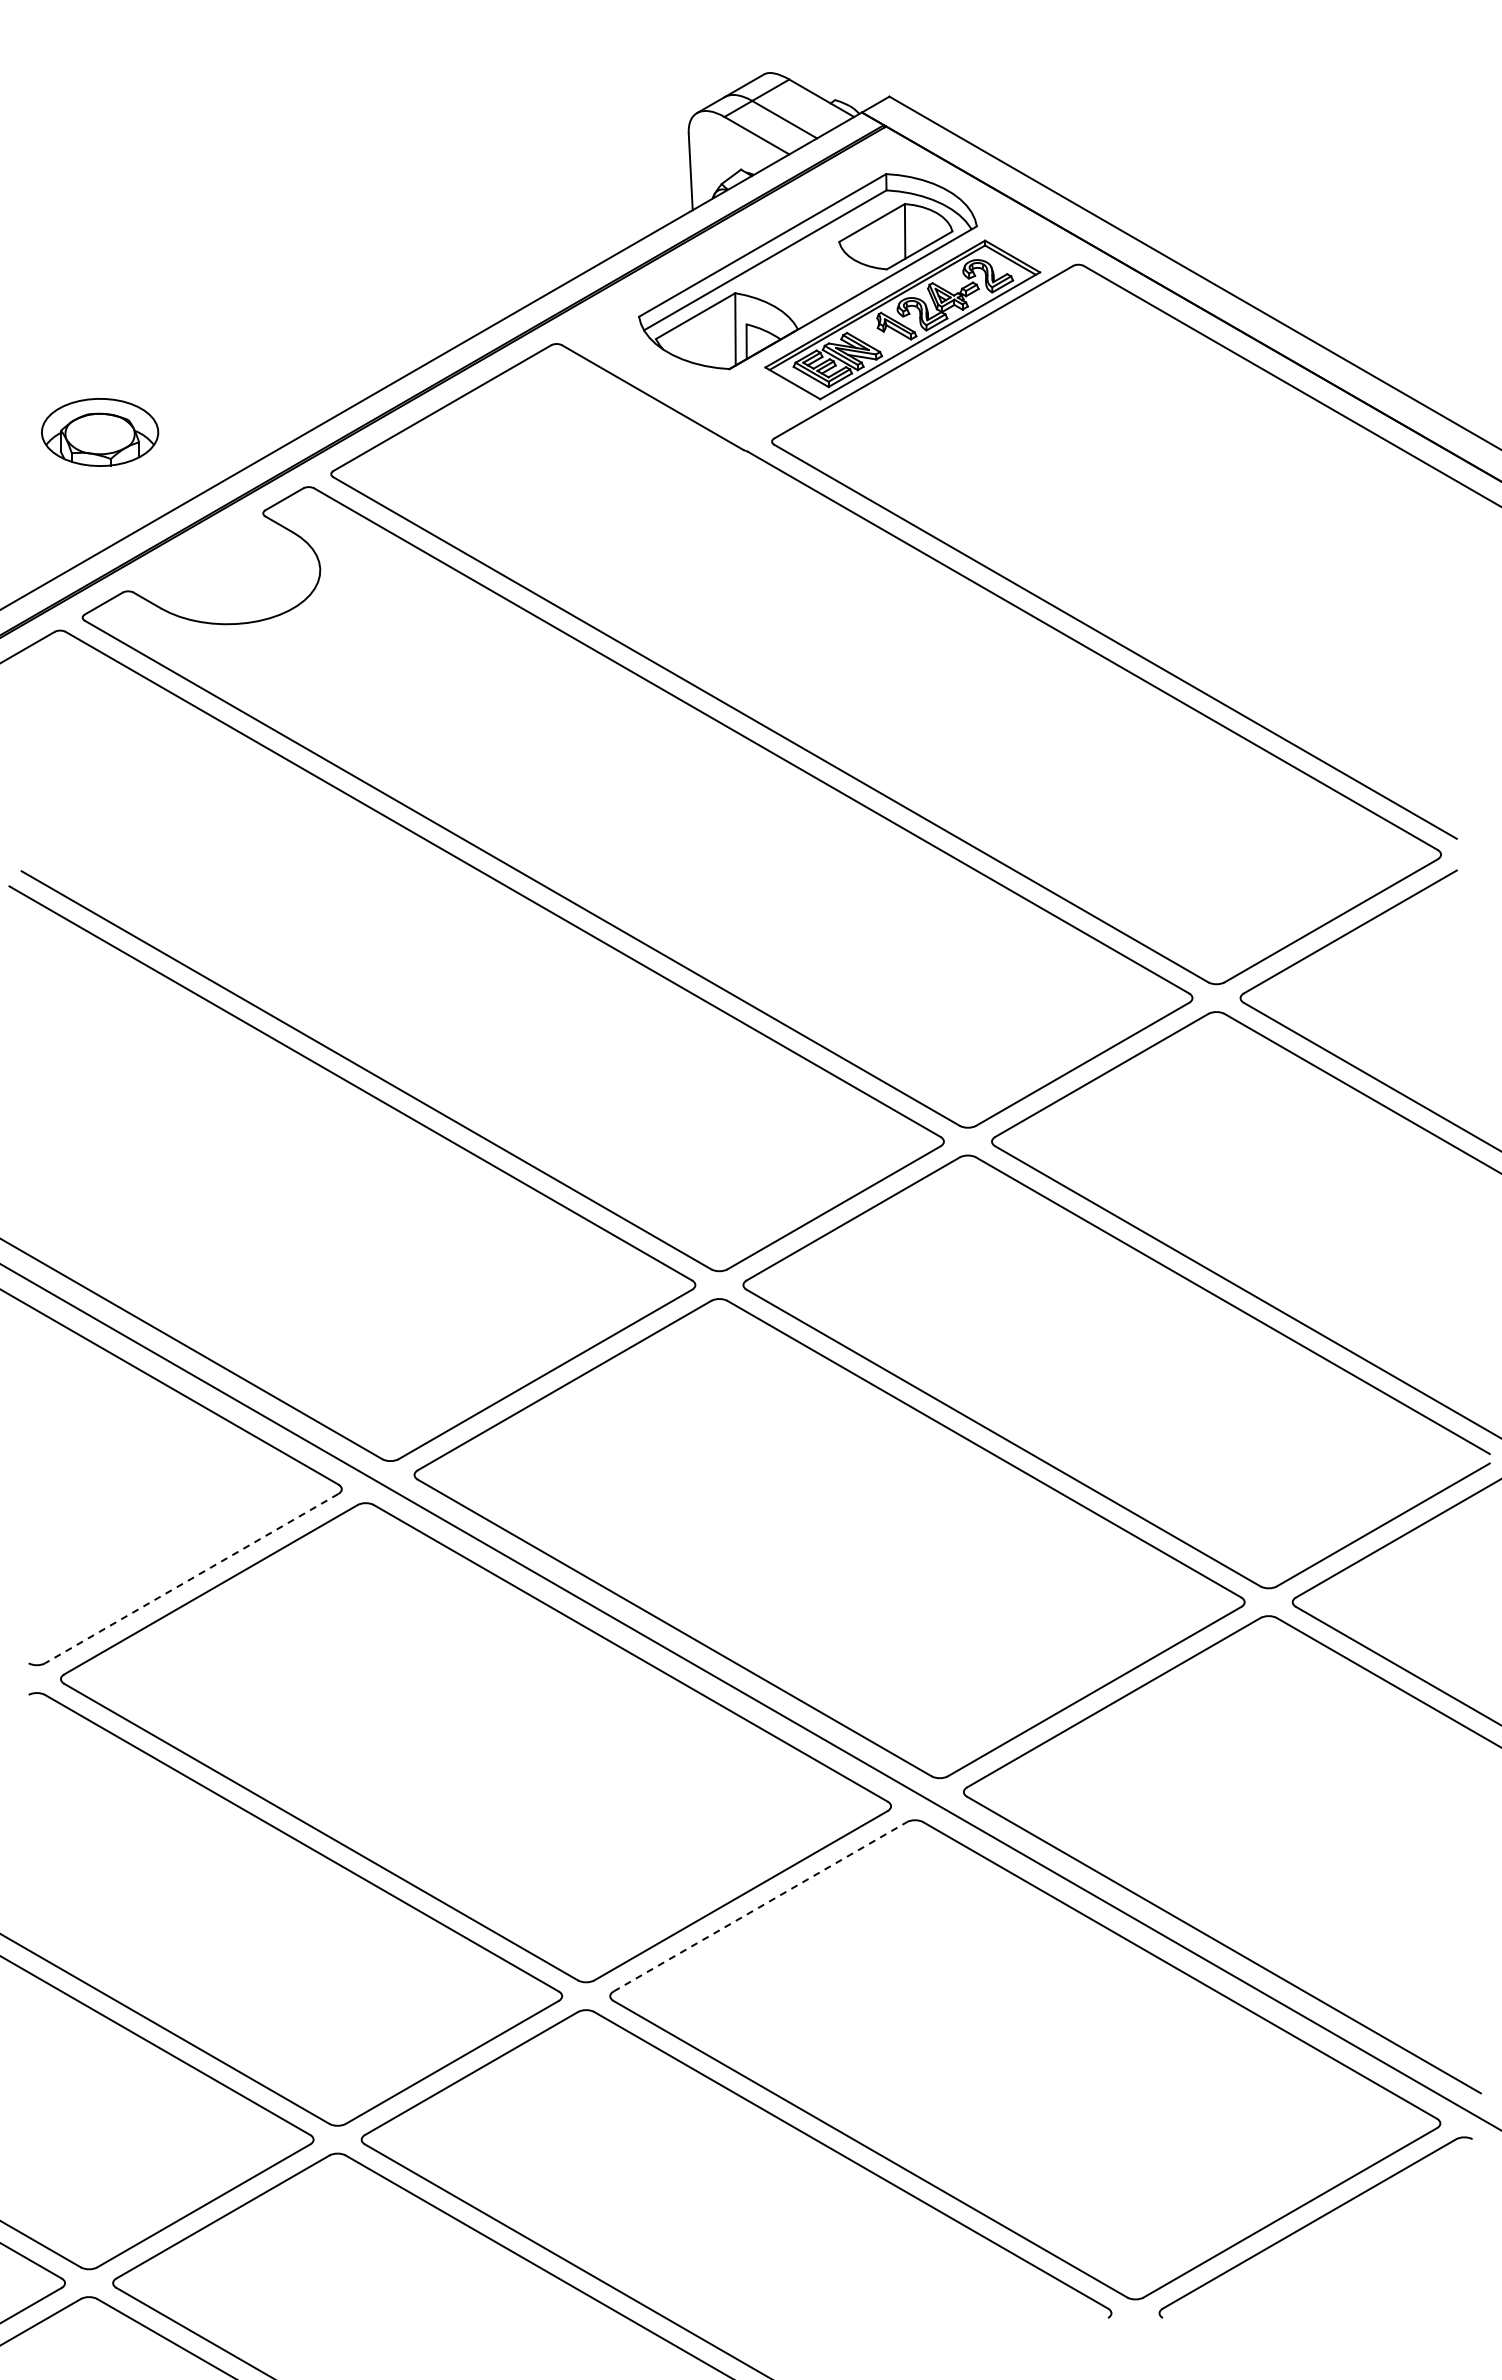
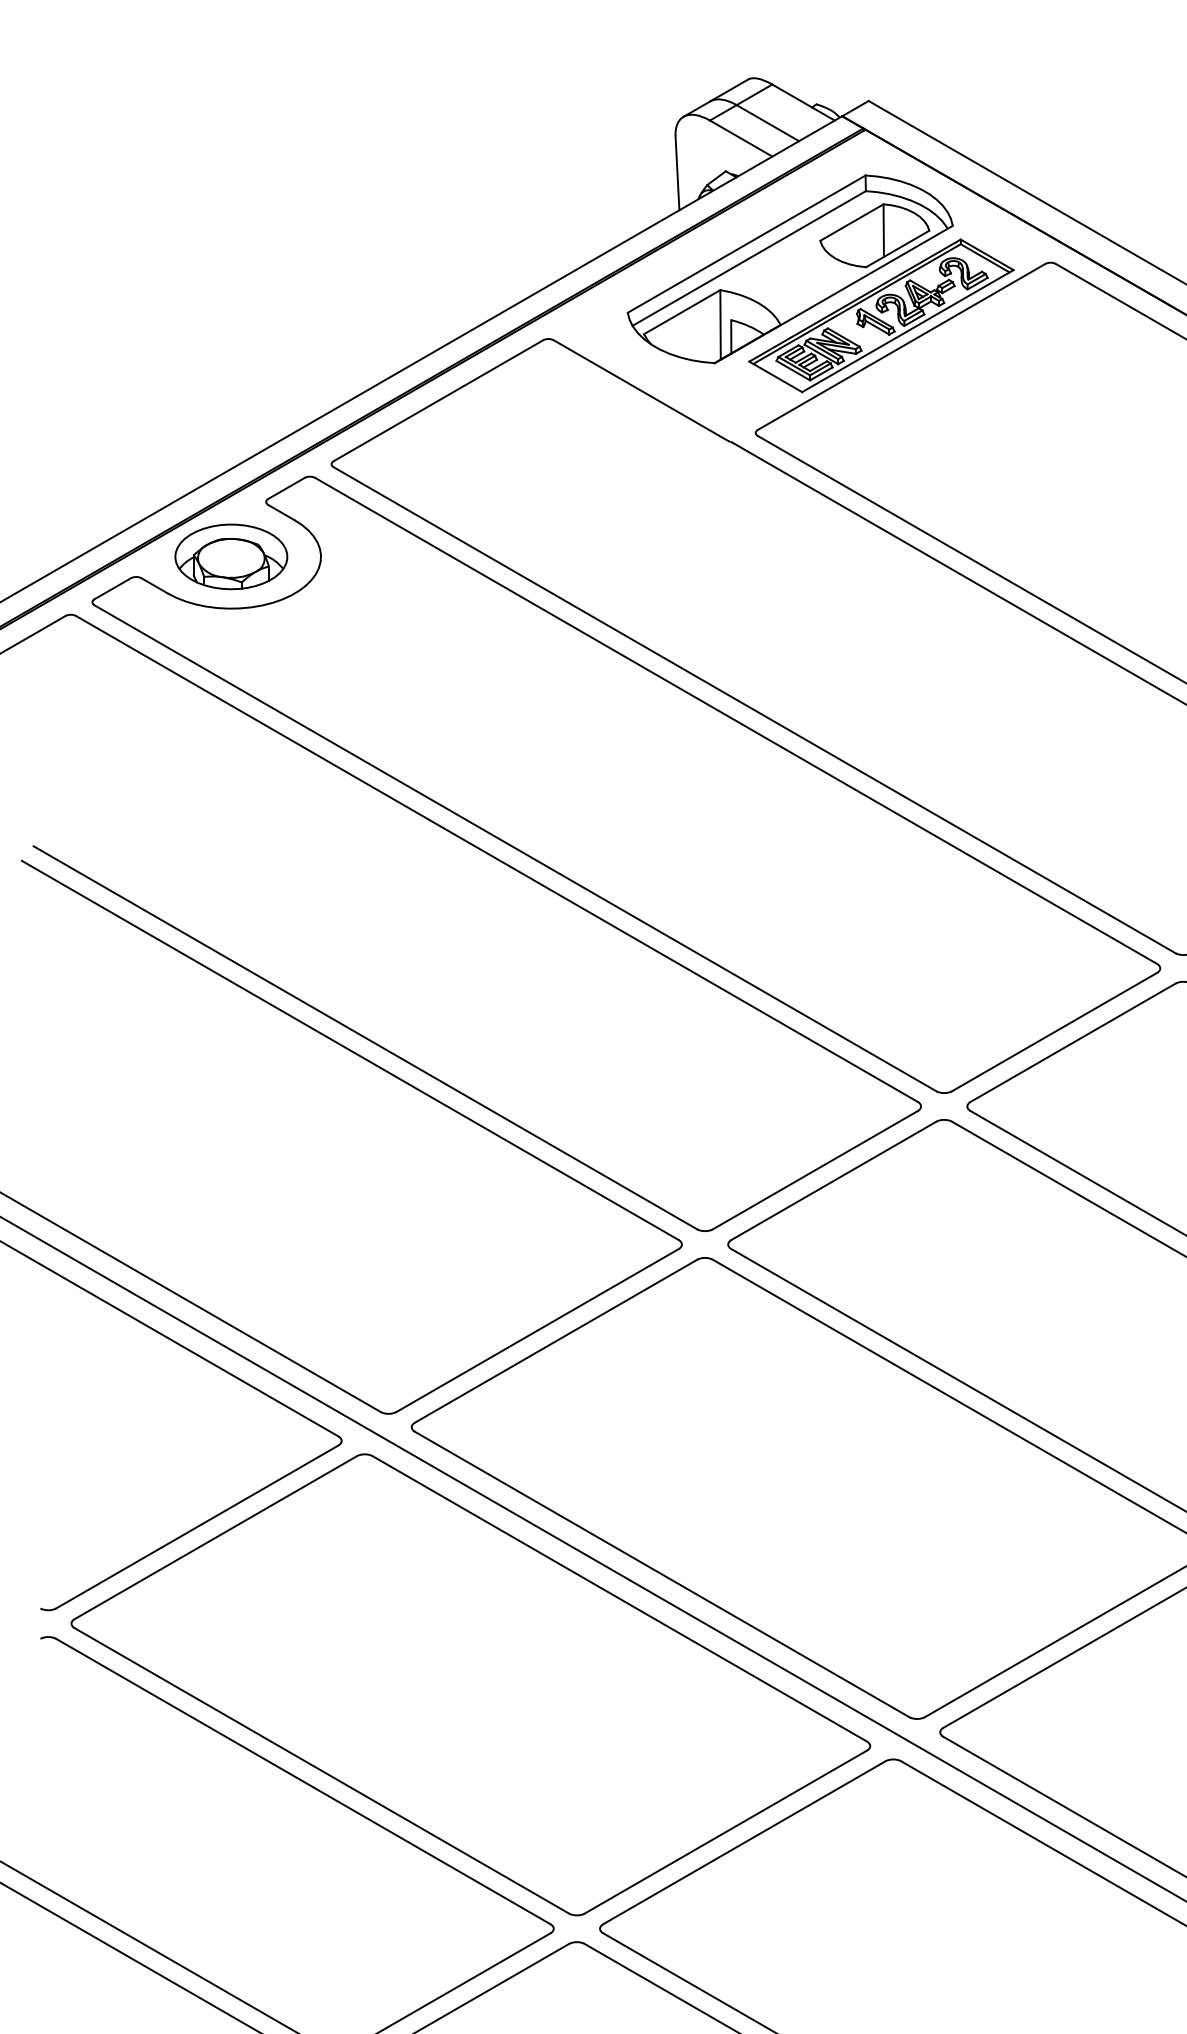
part: (100, 432) -> (231, 556), moved
line: (191, 1578) -> (197, 1526), dashed -> solid
line: (760, 1906) -> (744, 1842), dashed -> solid

